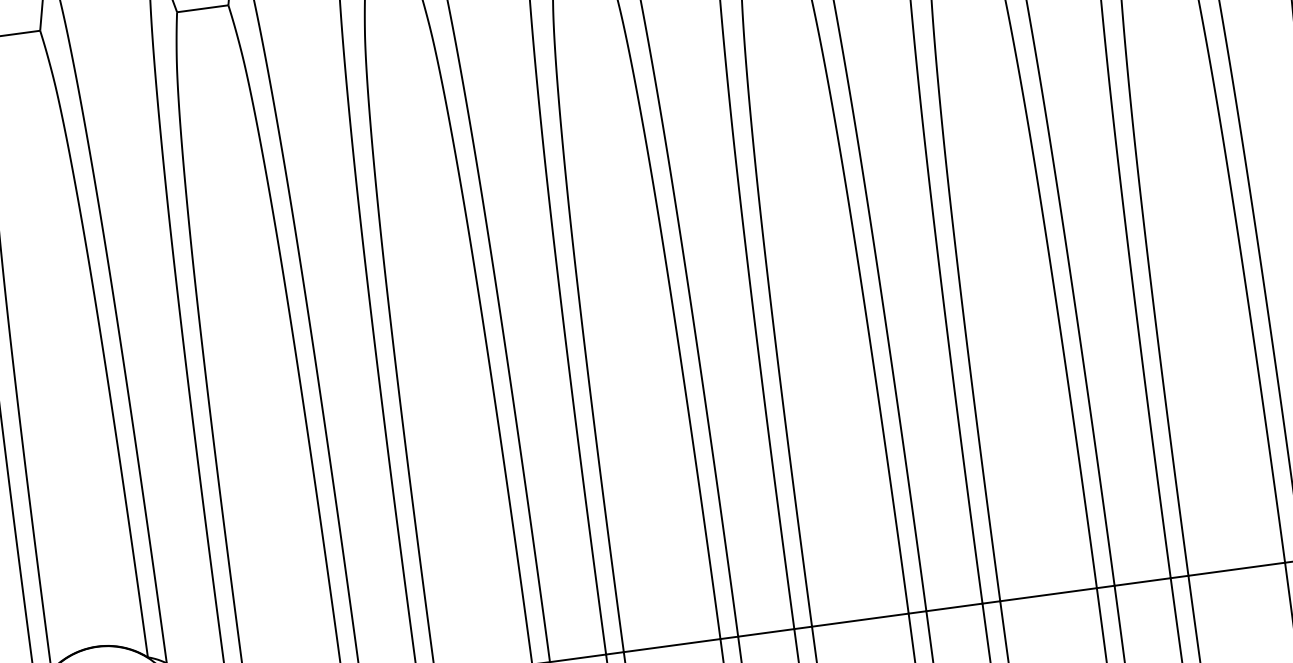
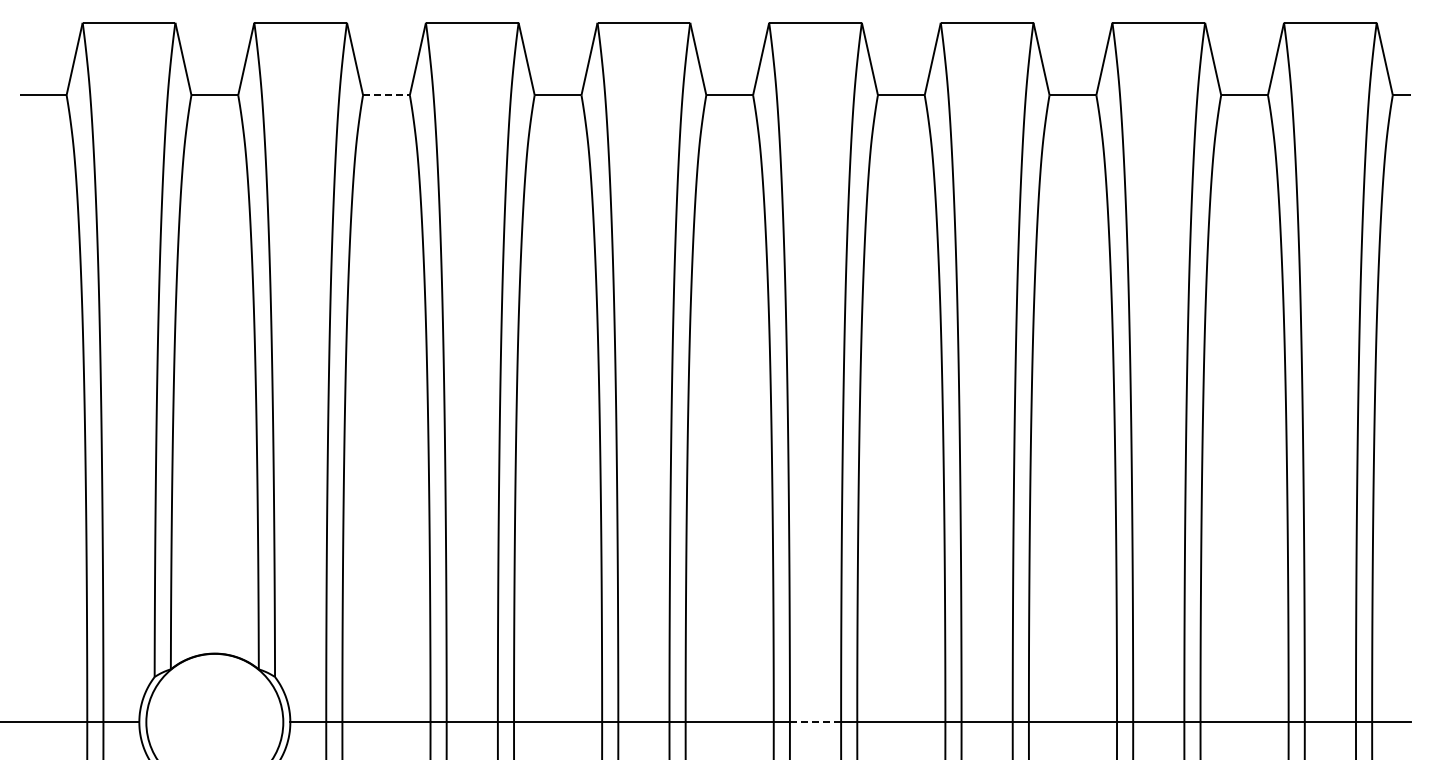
line: (202, 9) -> (386, 95), solid -> dashed
line: (766, 633) -> (815, 722), solid -> dashed

